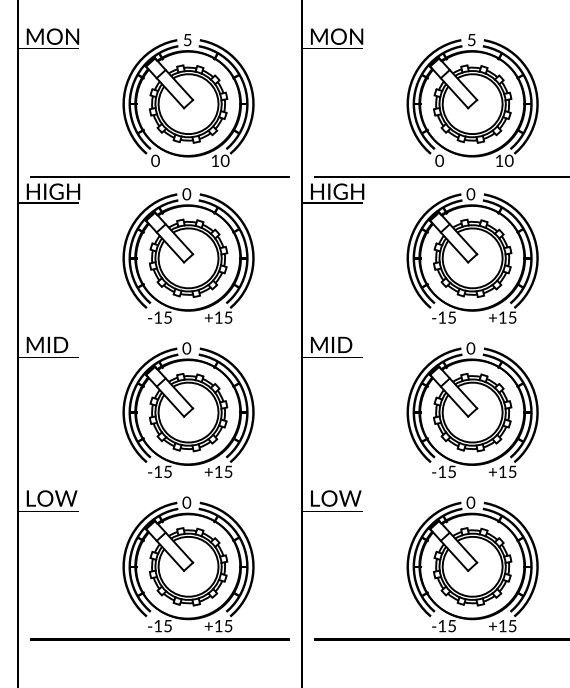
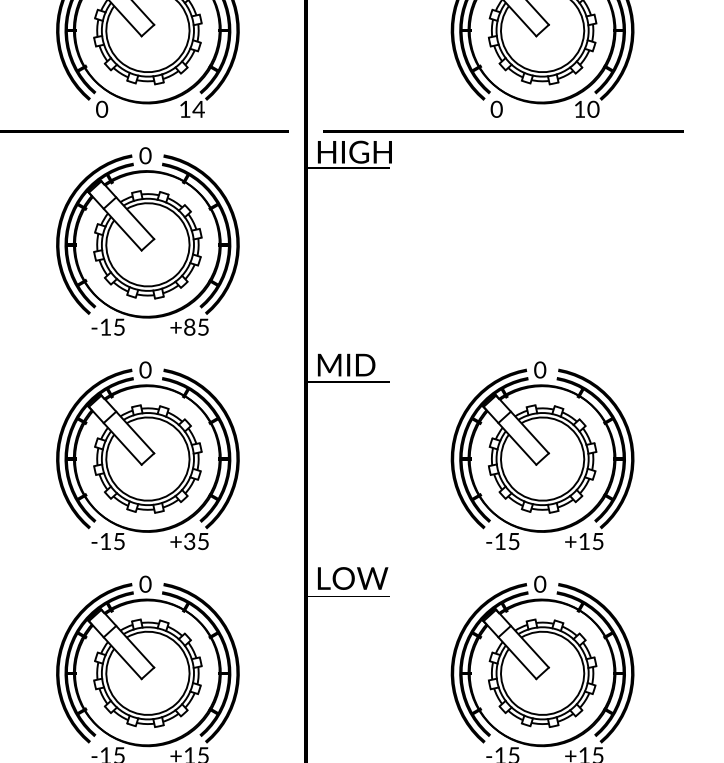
text: (224, 160) -> (197, 108), 10 -> 14
part: (472, 255) -> (542, 240), removed
text: (218, 317) -> (189, 326), +15 -> +85
text: (218, 471) -> (189, 540), +15 -> +35

